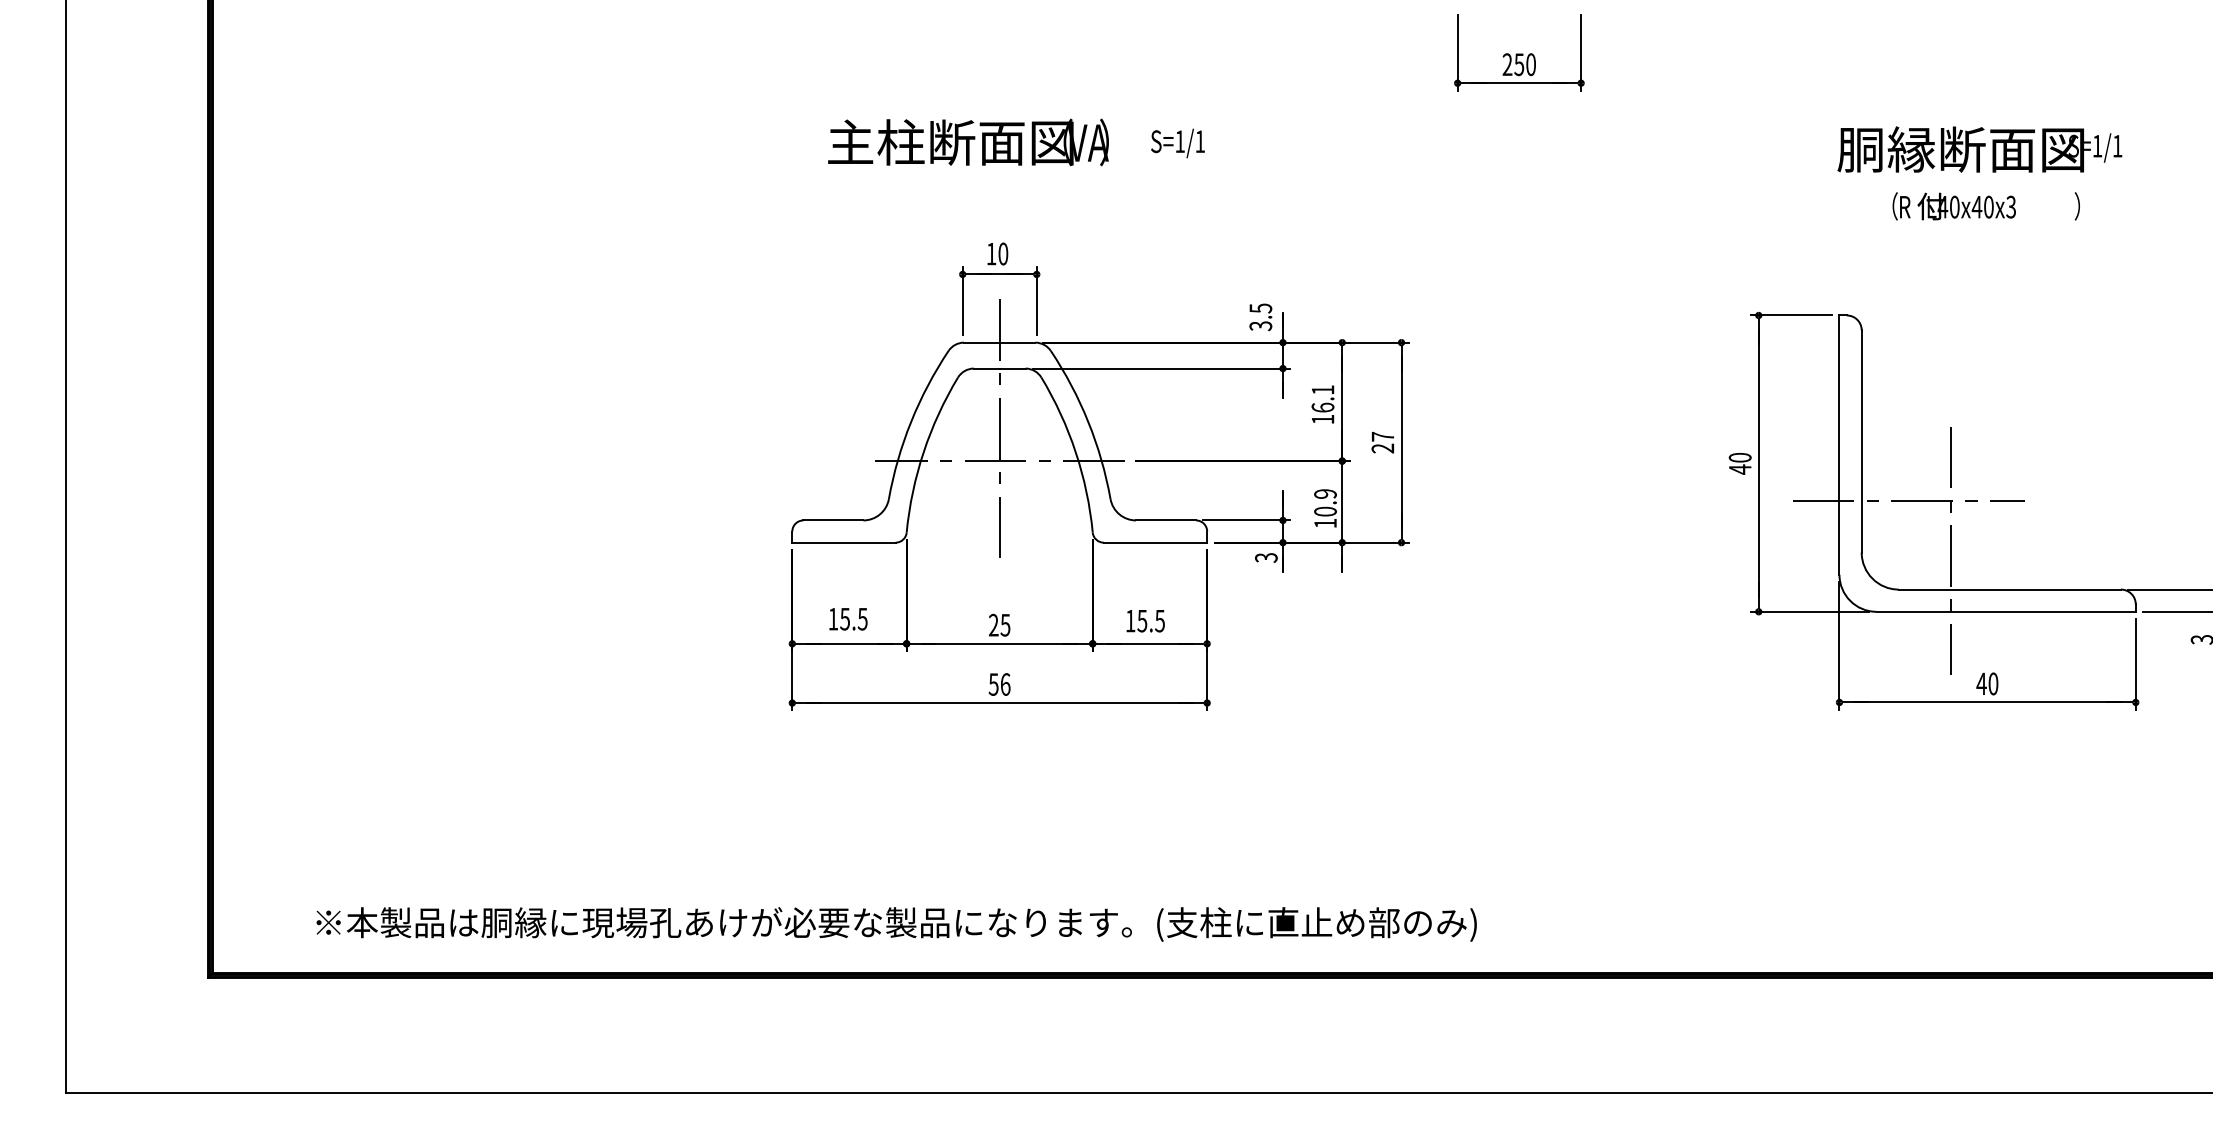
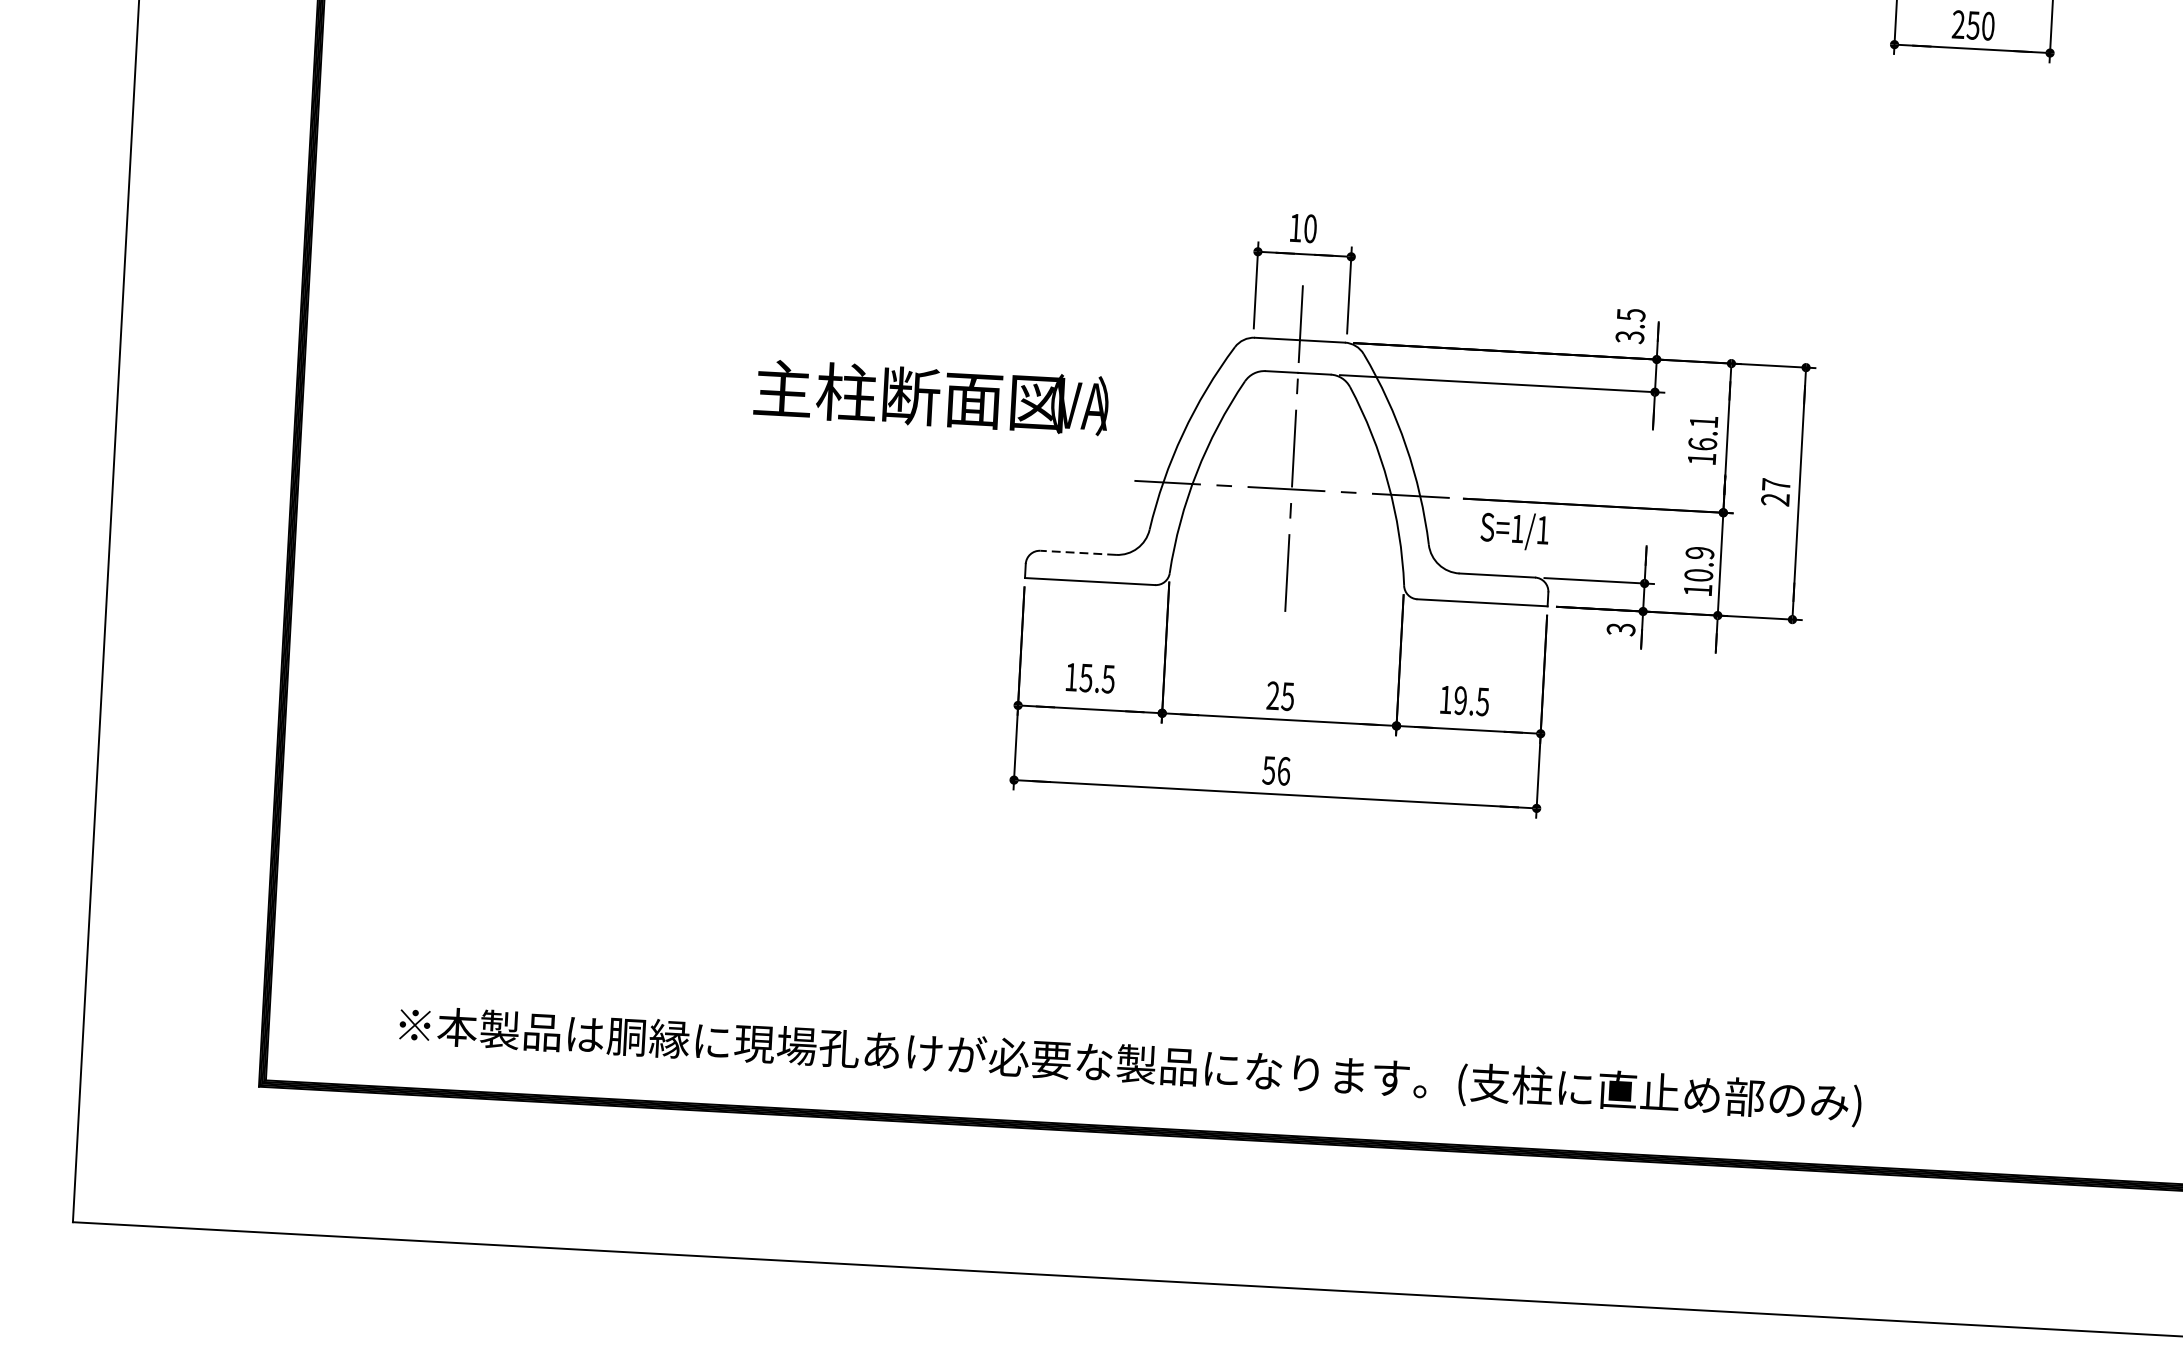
text: (968, 142) -> (931, 397), moved
text: (1177, 143) -> (1514, 531), moved
line: (833, 520) -> (1078, 552), solid -> dashed
text: (1142, 620) -> (1460, 699), 15.5 -> 19.5

